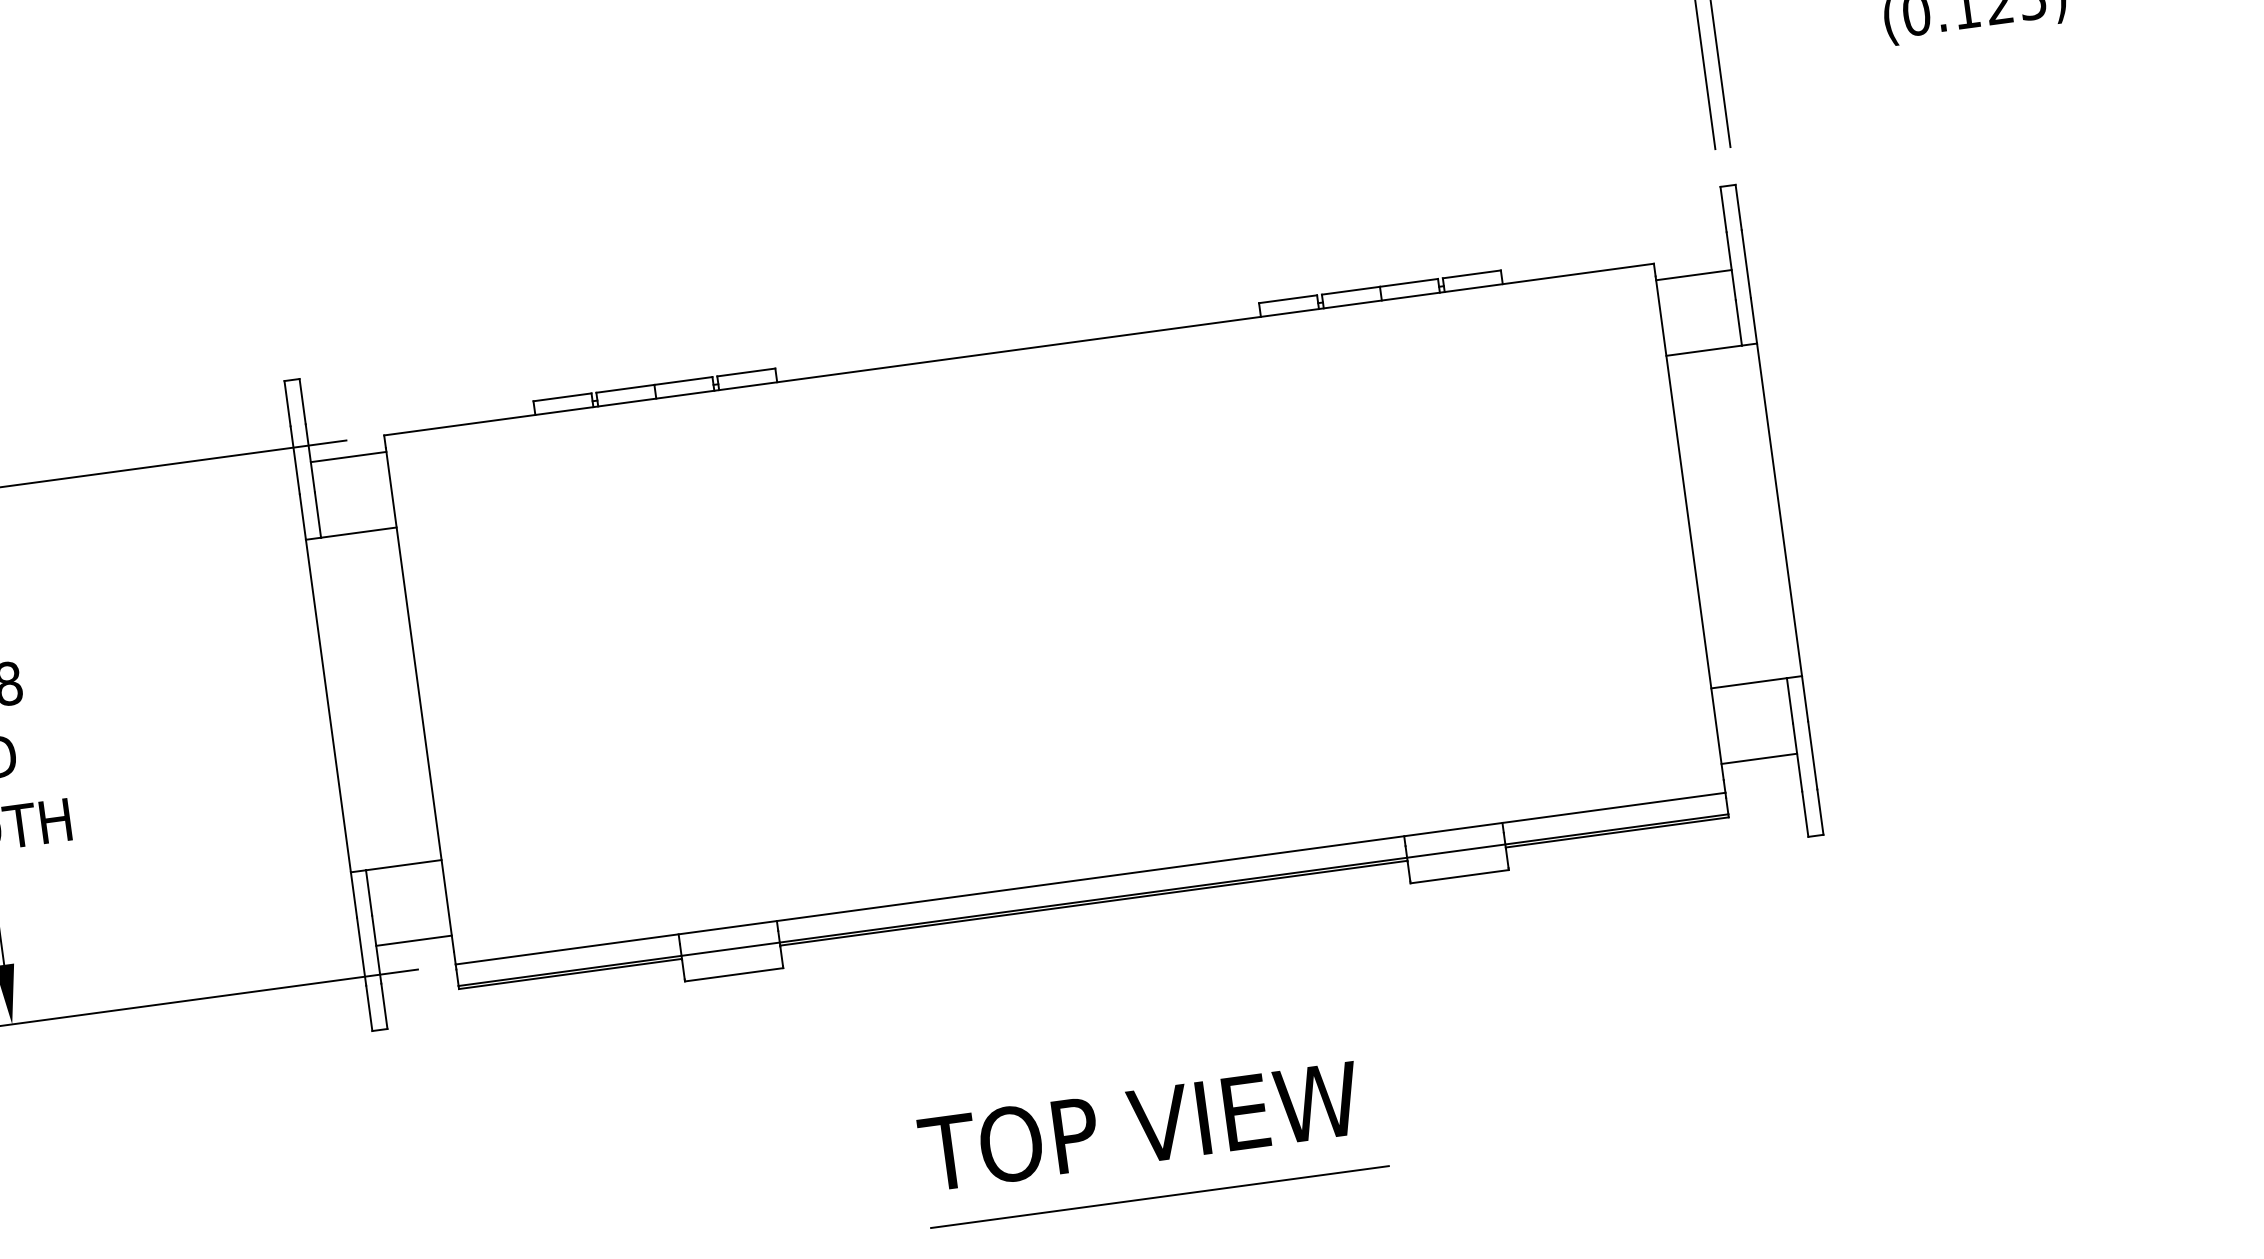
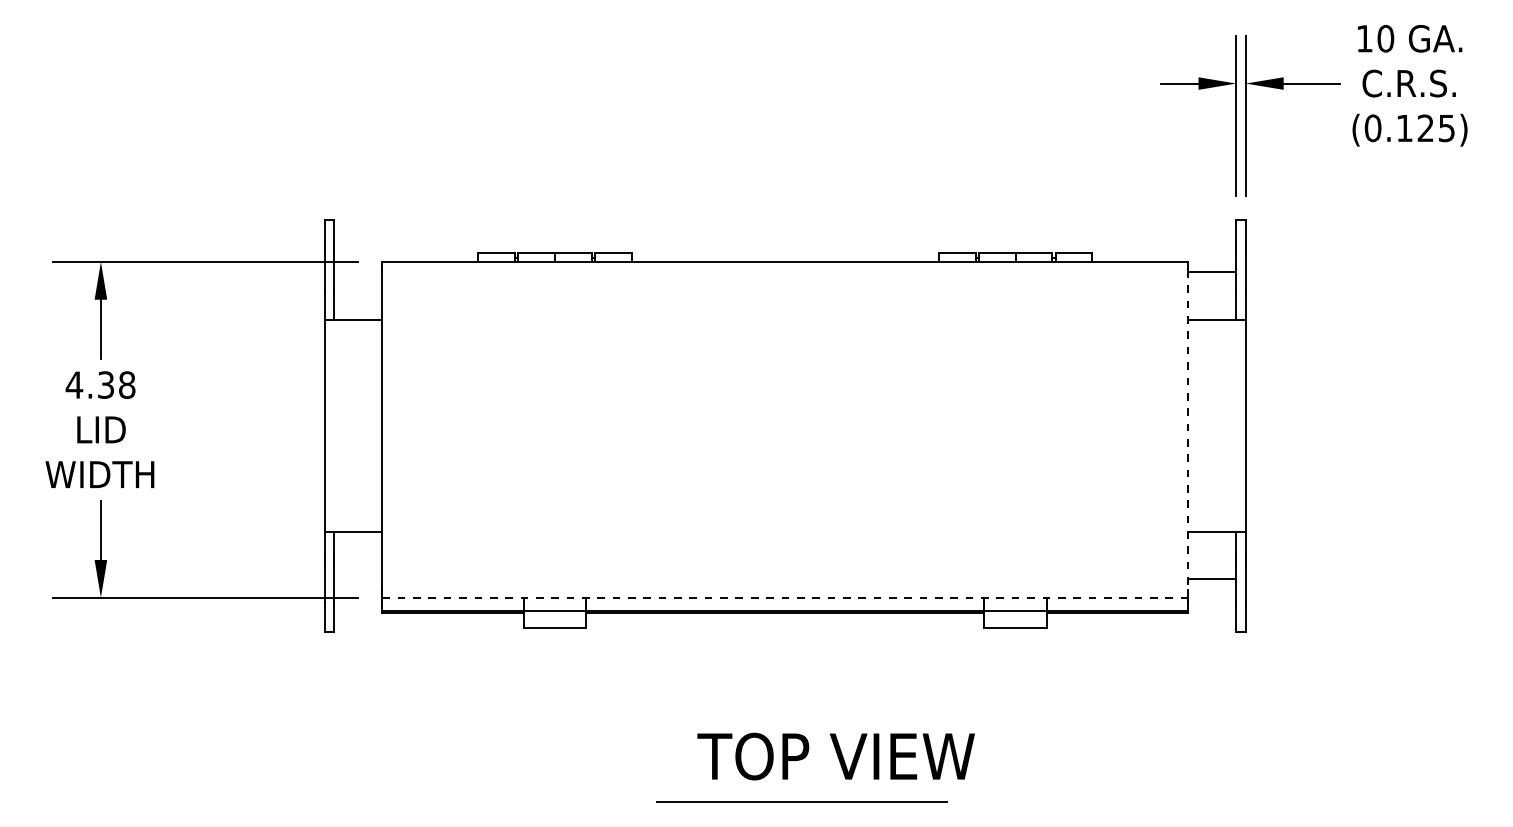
line: (348, 457) -> (358, 272), removed
line: (1689, 527) -> (1188, 429), solid -> dashed
line: (1090, 878) -> (785, 597), solid -> dashed
line: (414, 940) -> (358, 579), removed
text: (1138, 1126) -> (835, 756), moved

